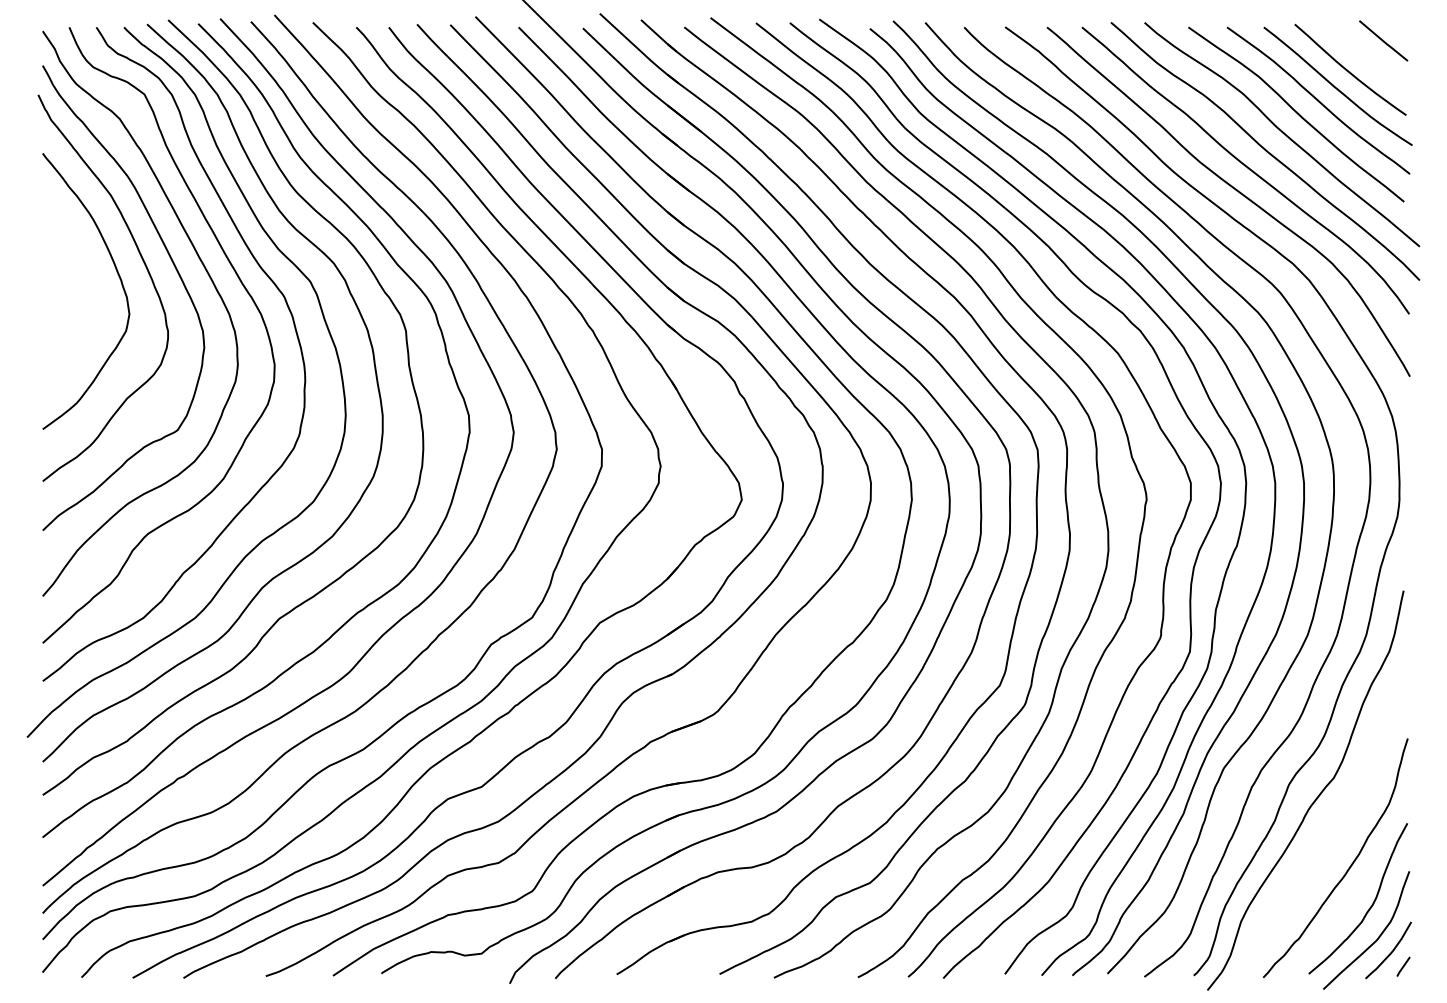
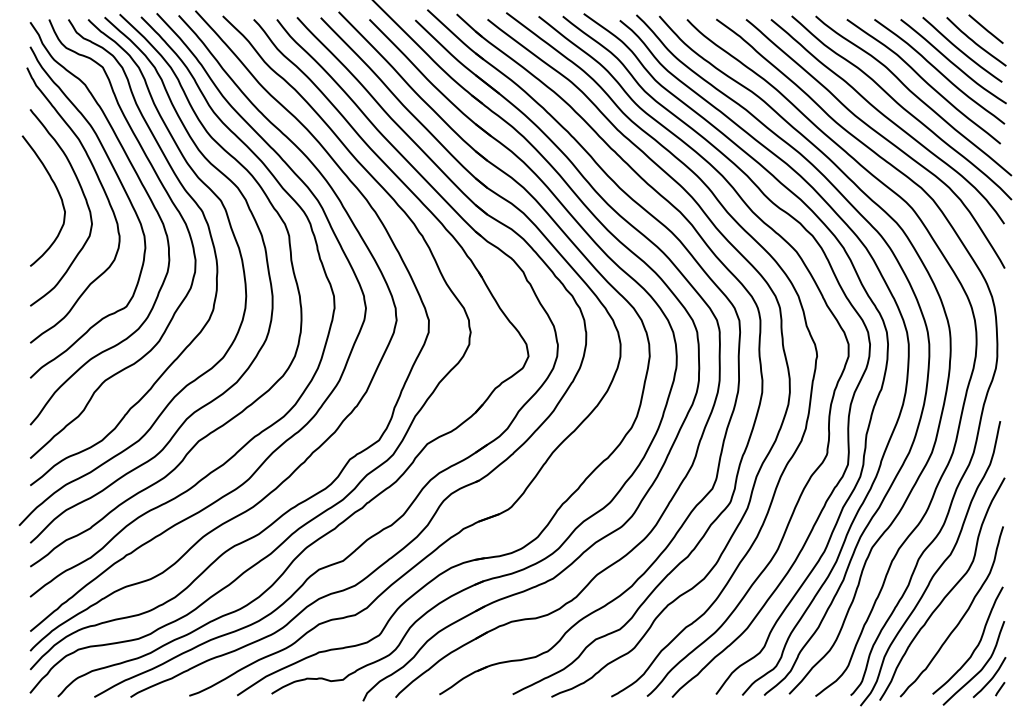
curve: (1369, 59) -> (975, 42), added
curve: (82, 272) -> (58, 194), added
curve: (1329, 832) -> (947, 593), added

